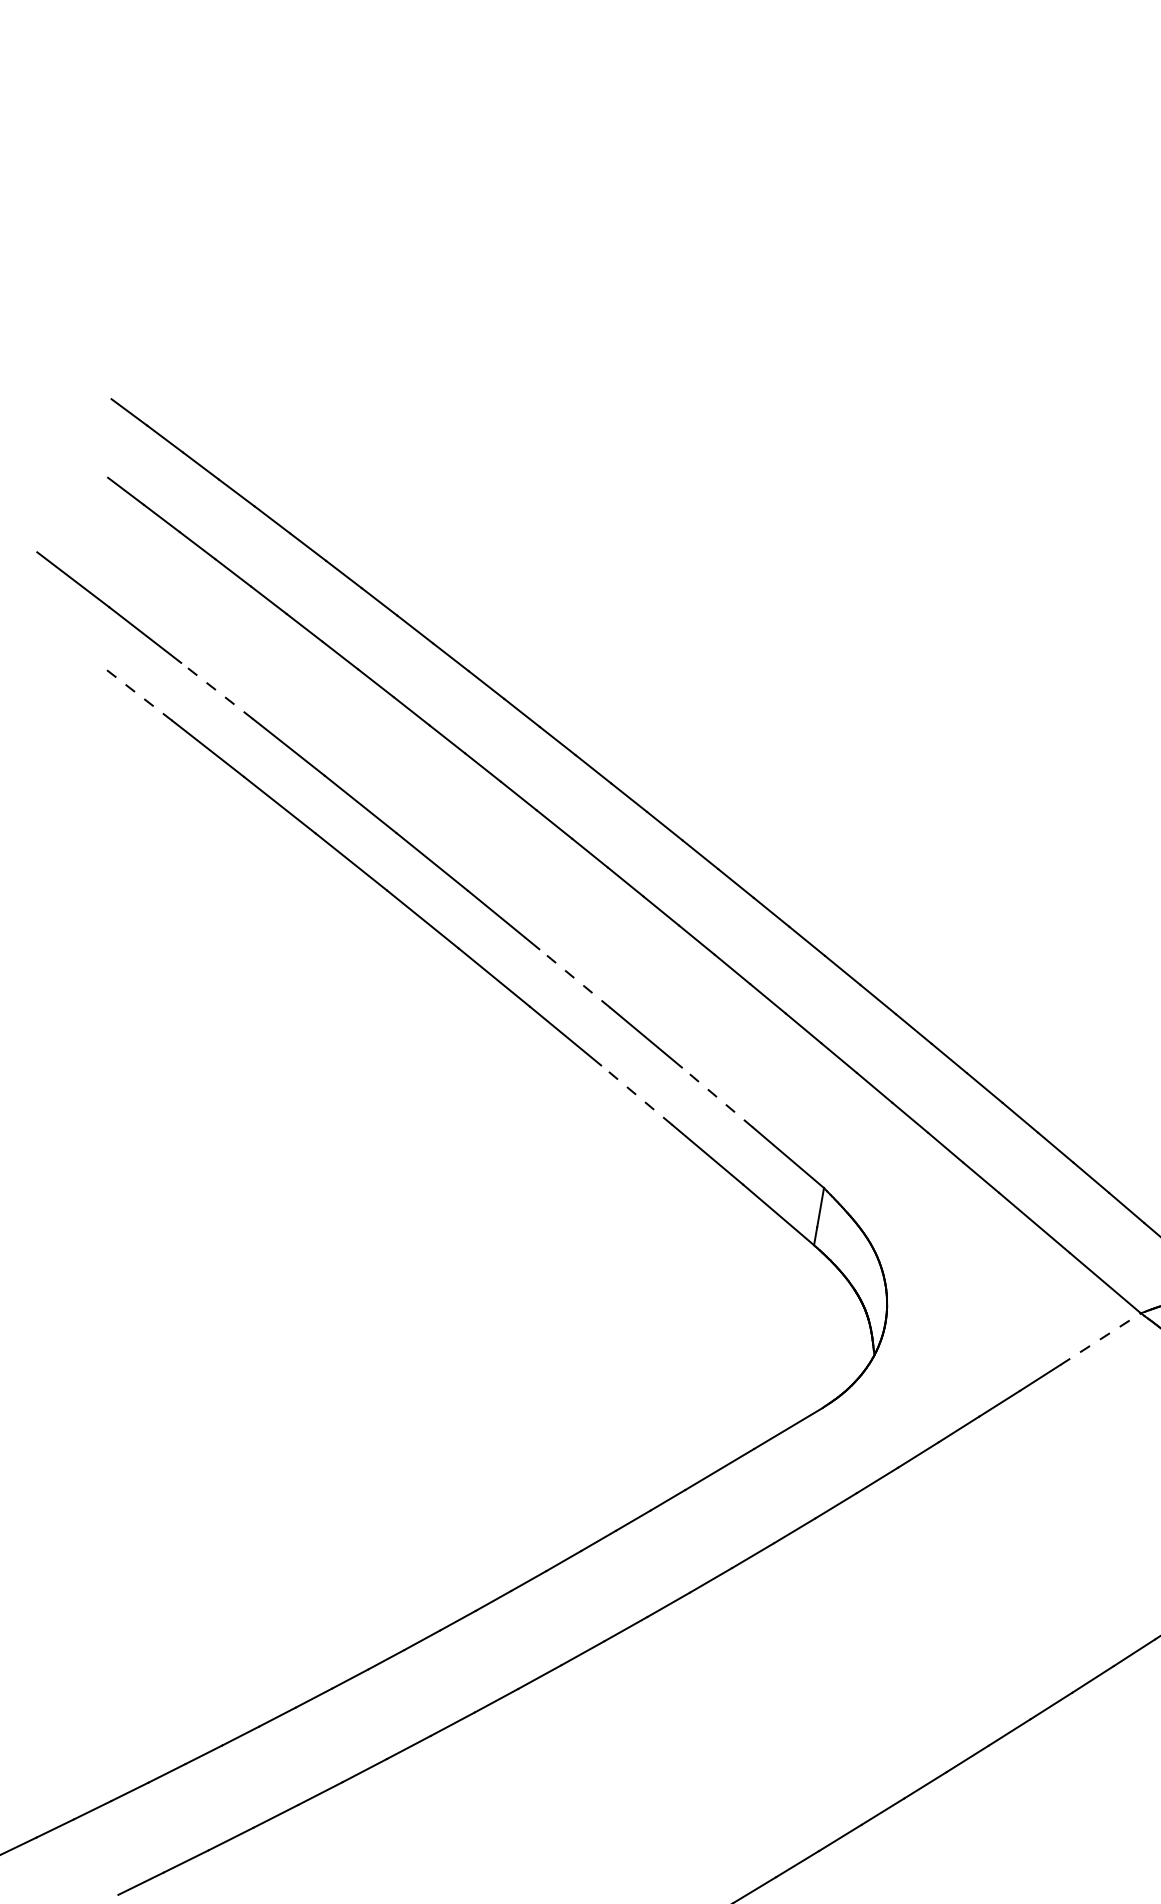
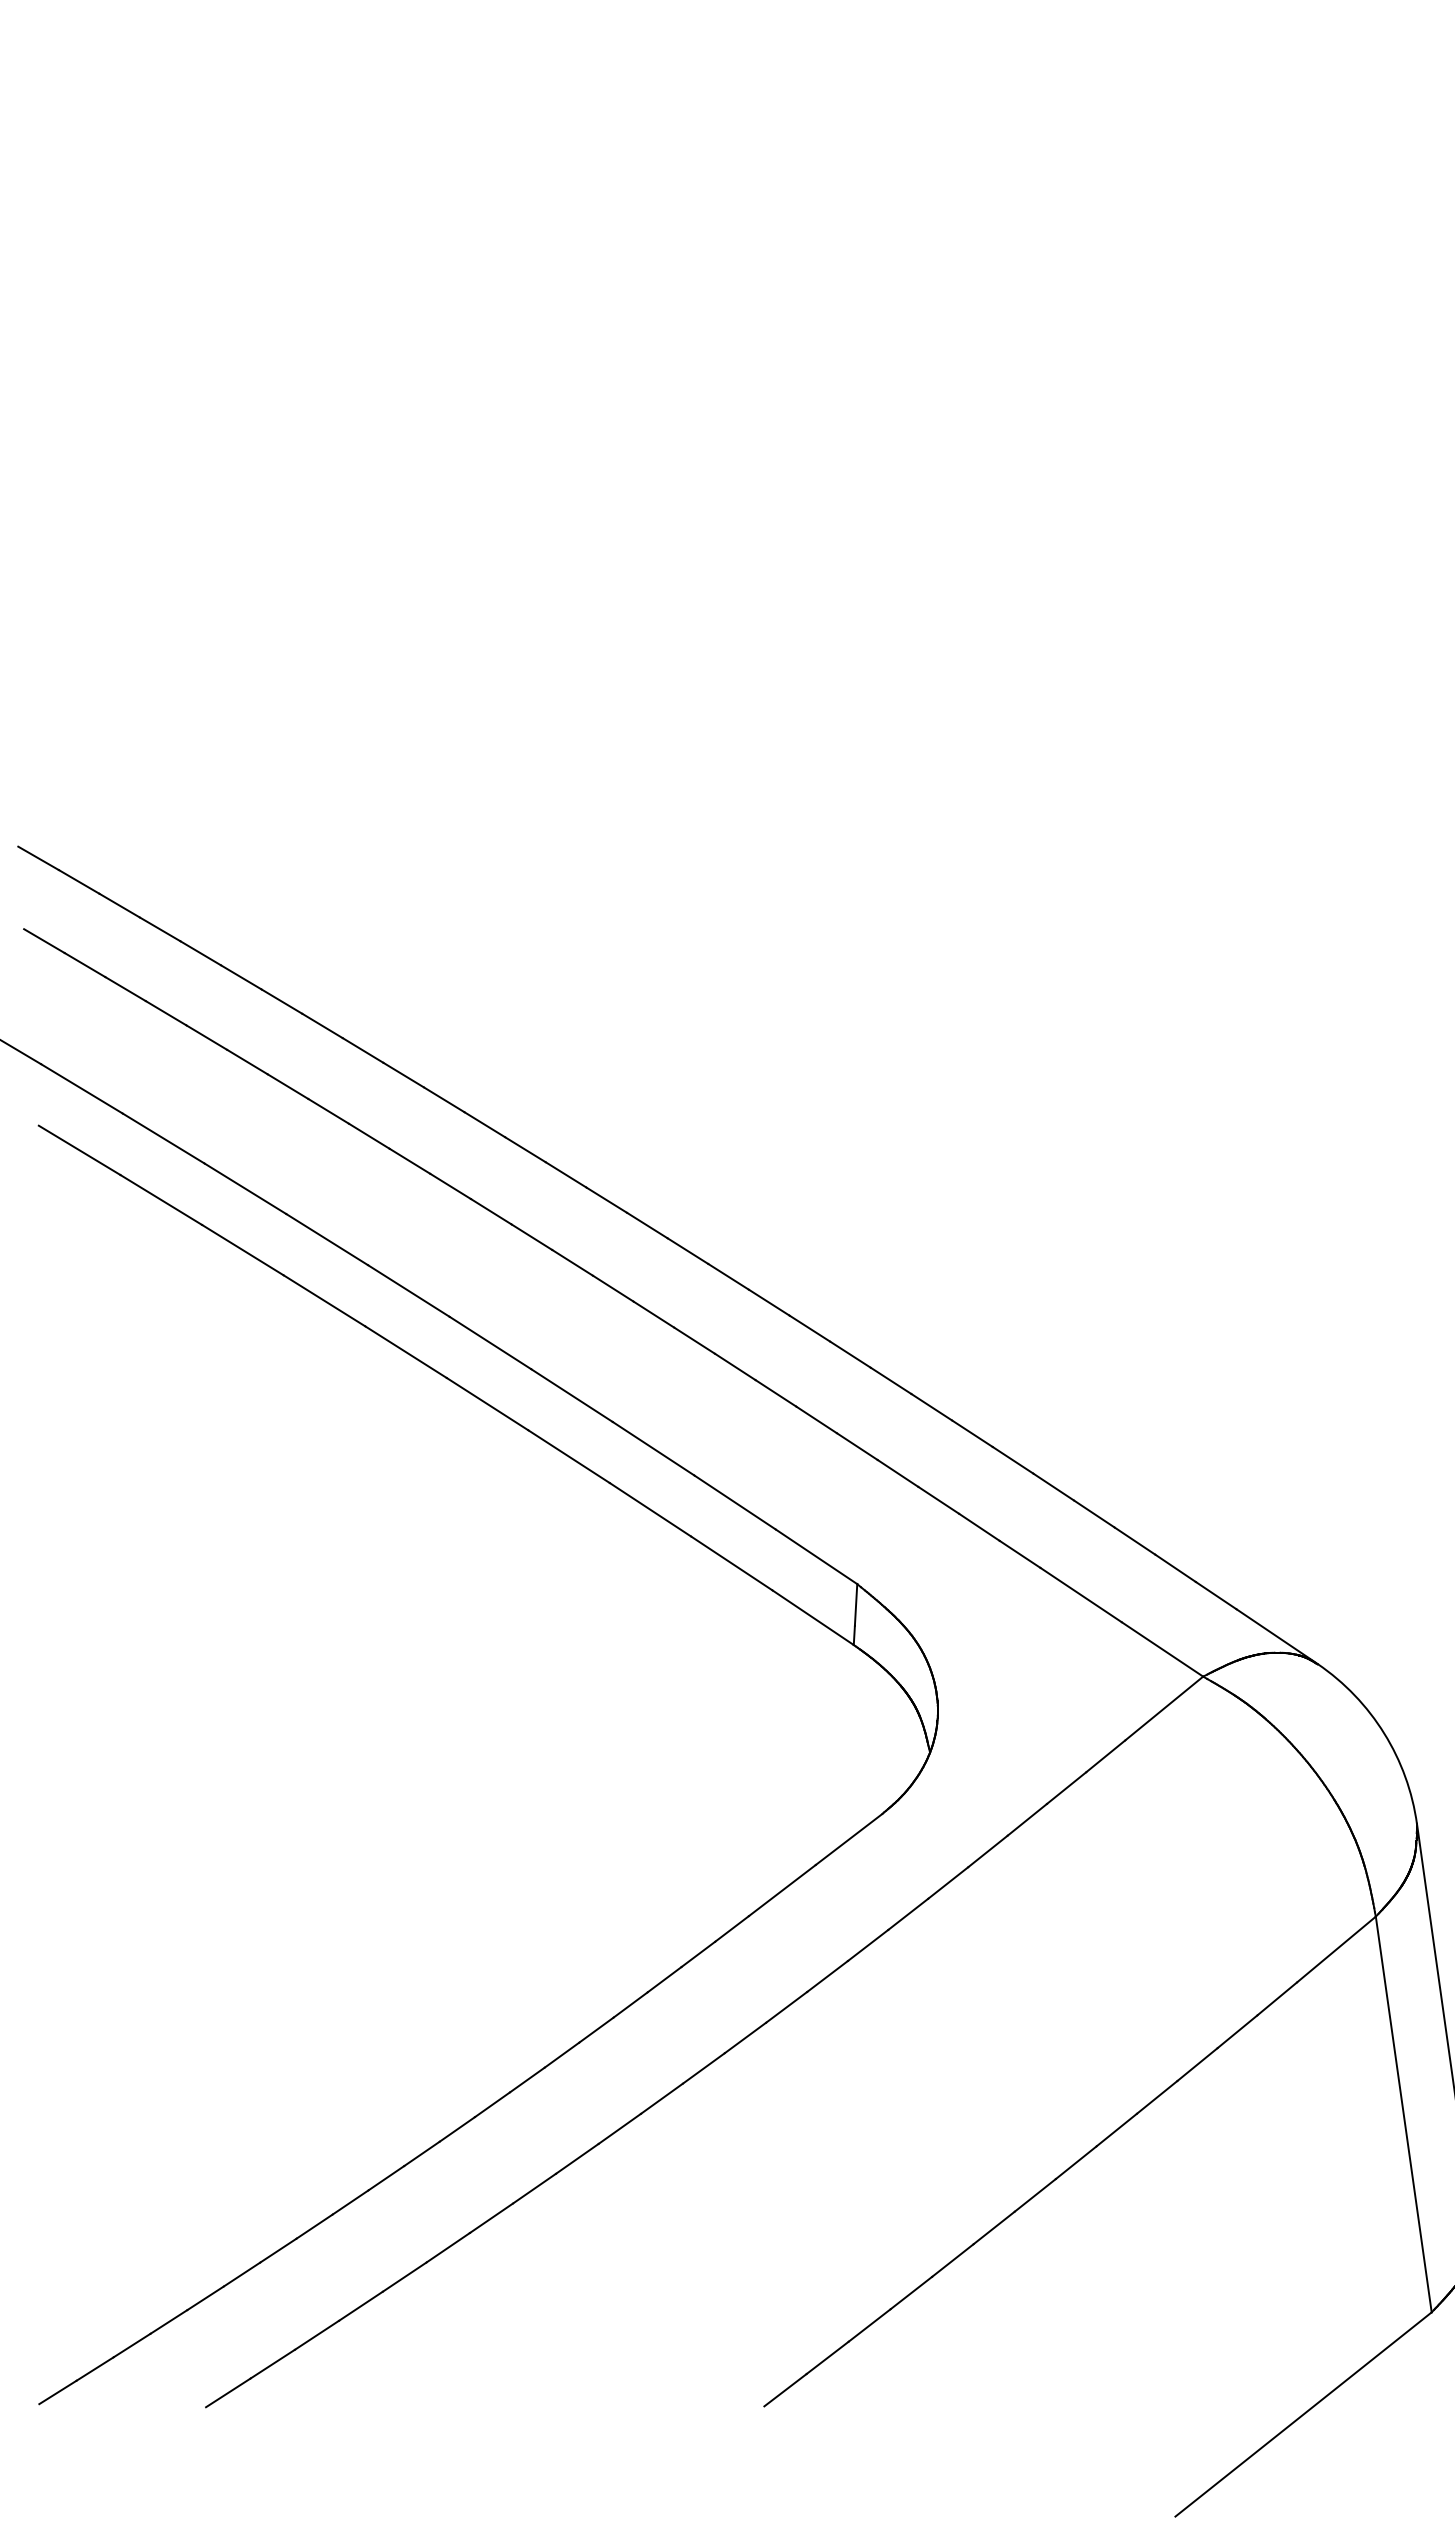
line: (216, 690) -> (163, 1138), dashed -> solid
line: (136, 693) -> (79, 1150), dashed -> solid
line: (575, 978) -> (572, 1395), dashed -> solid
line: (636, 1094) -> (650, 1509), dashed -> solid
line: (717, 1097) -> (735, 1502), dashed -> solid
line: (1100, 1339) -> (1164, 1708), dashed -> solid

